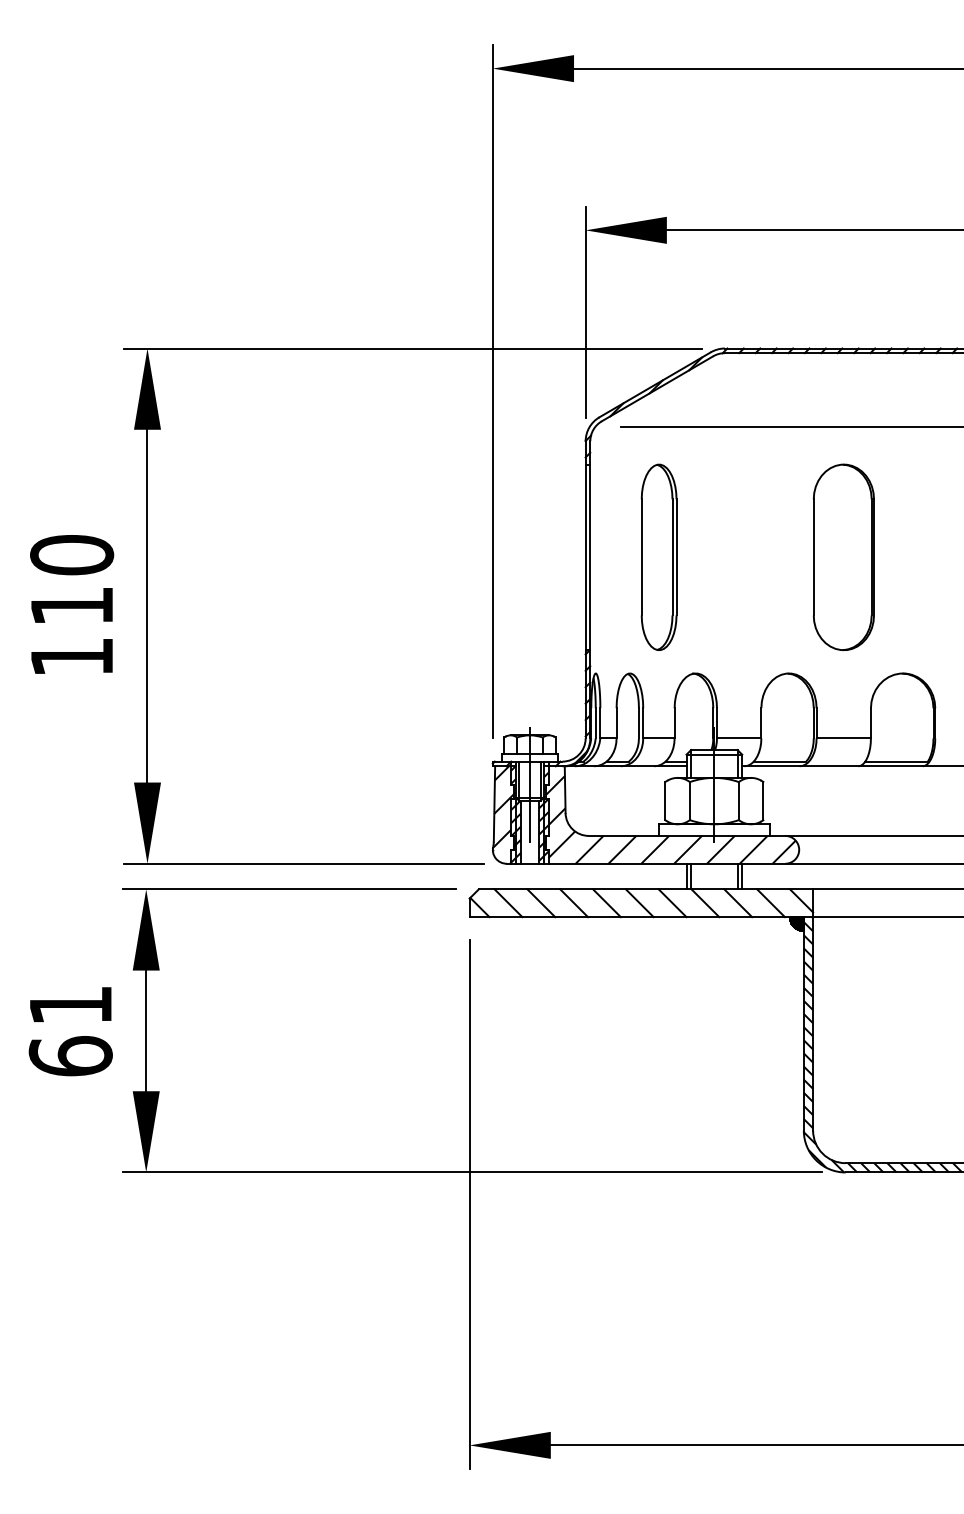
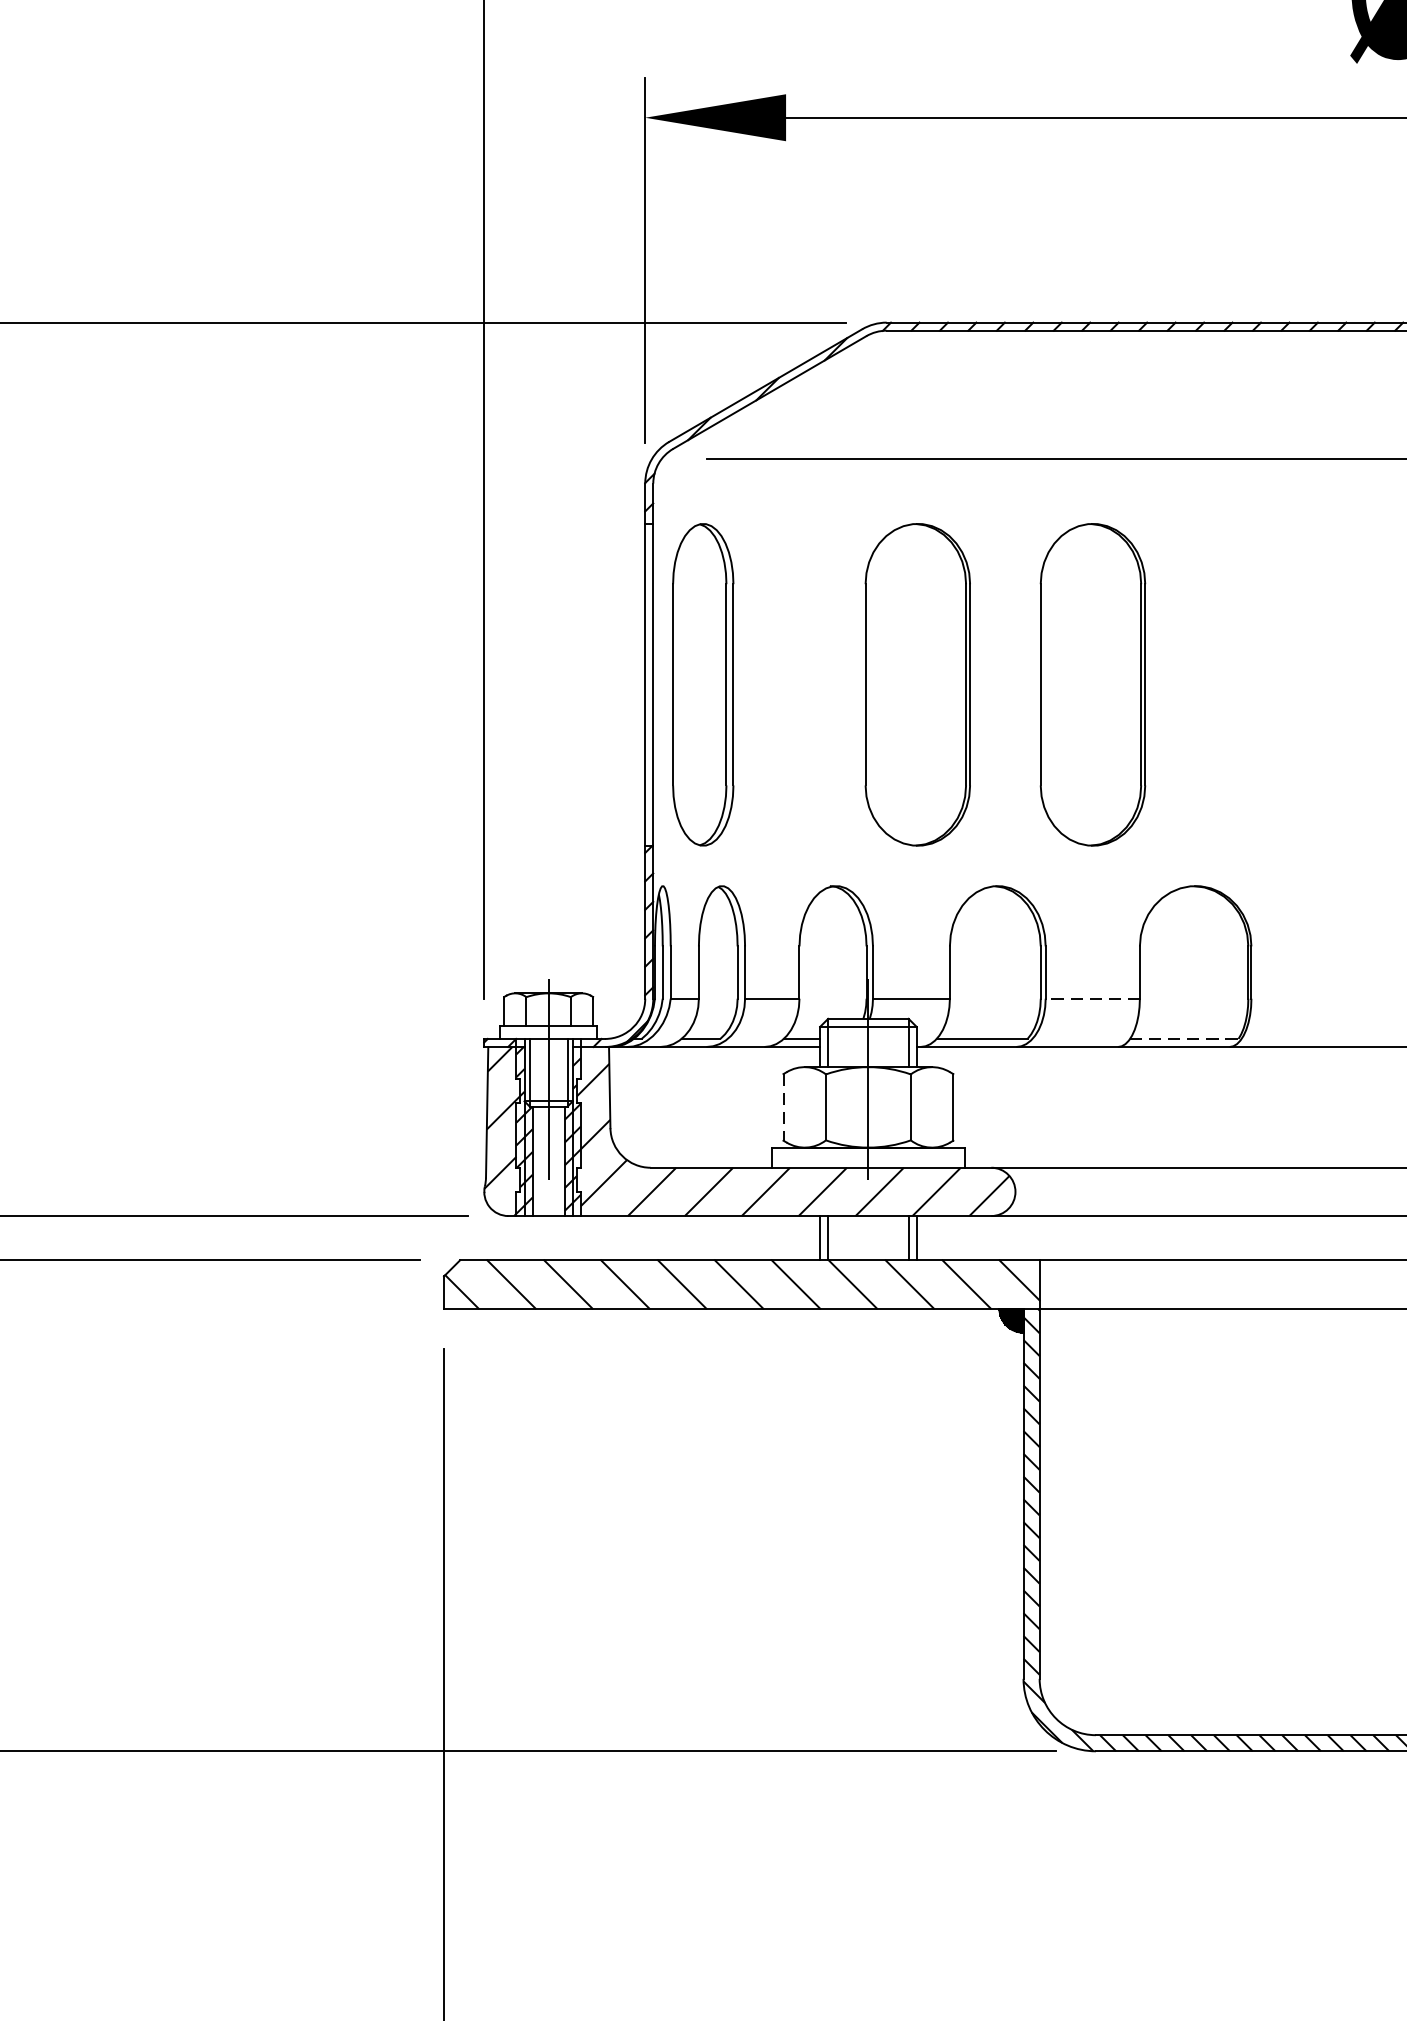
part: (658, 556) -> (702, 683), moved
part: (742, 557) -> (917, 684), added
line: (843, 738) -> (1092, 998), solid -> dashed
line: (897, 761) -> (1185, 1038), solid -> dashed
line: (665, 801) -> (783, 1108), solid -> dashed

